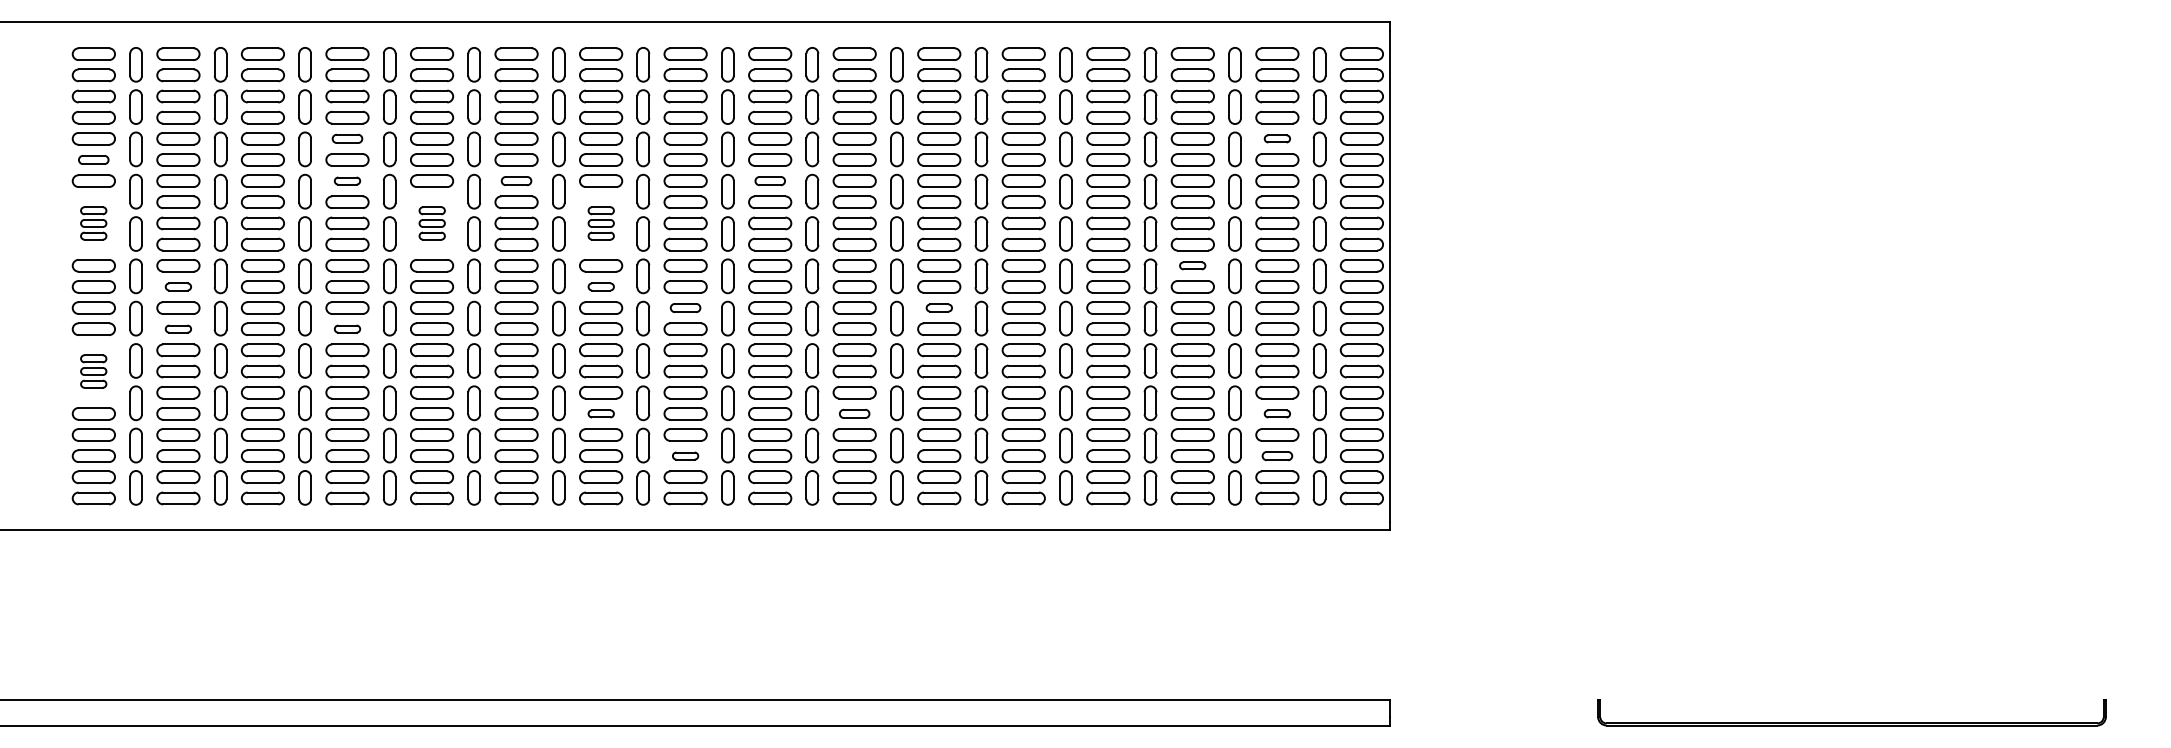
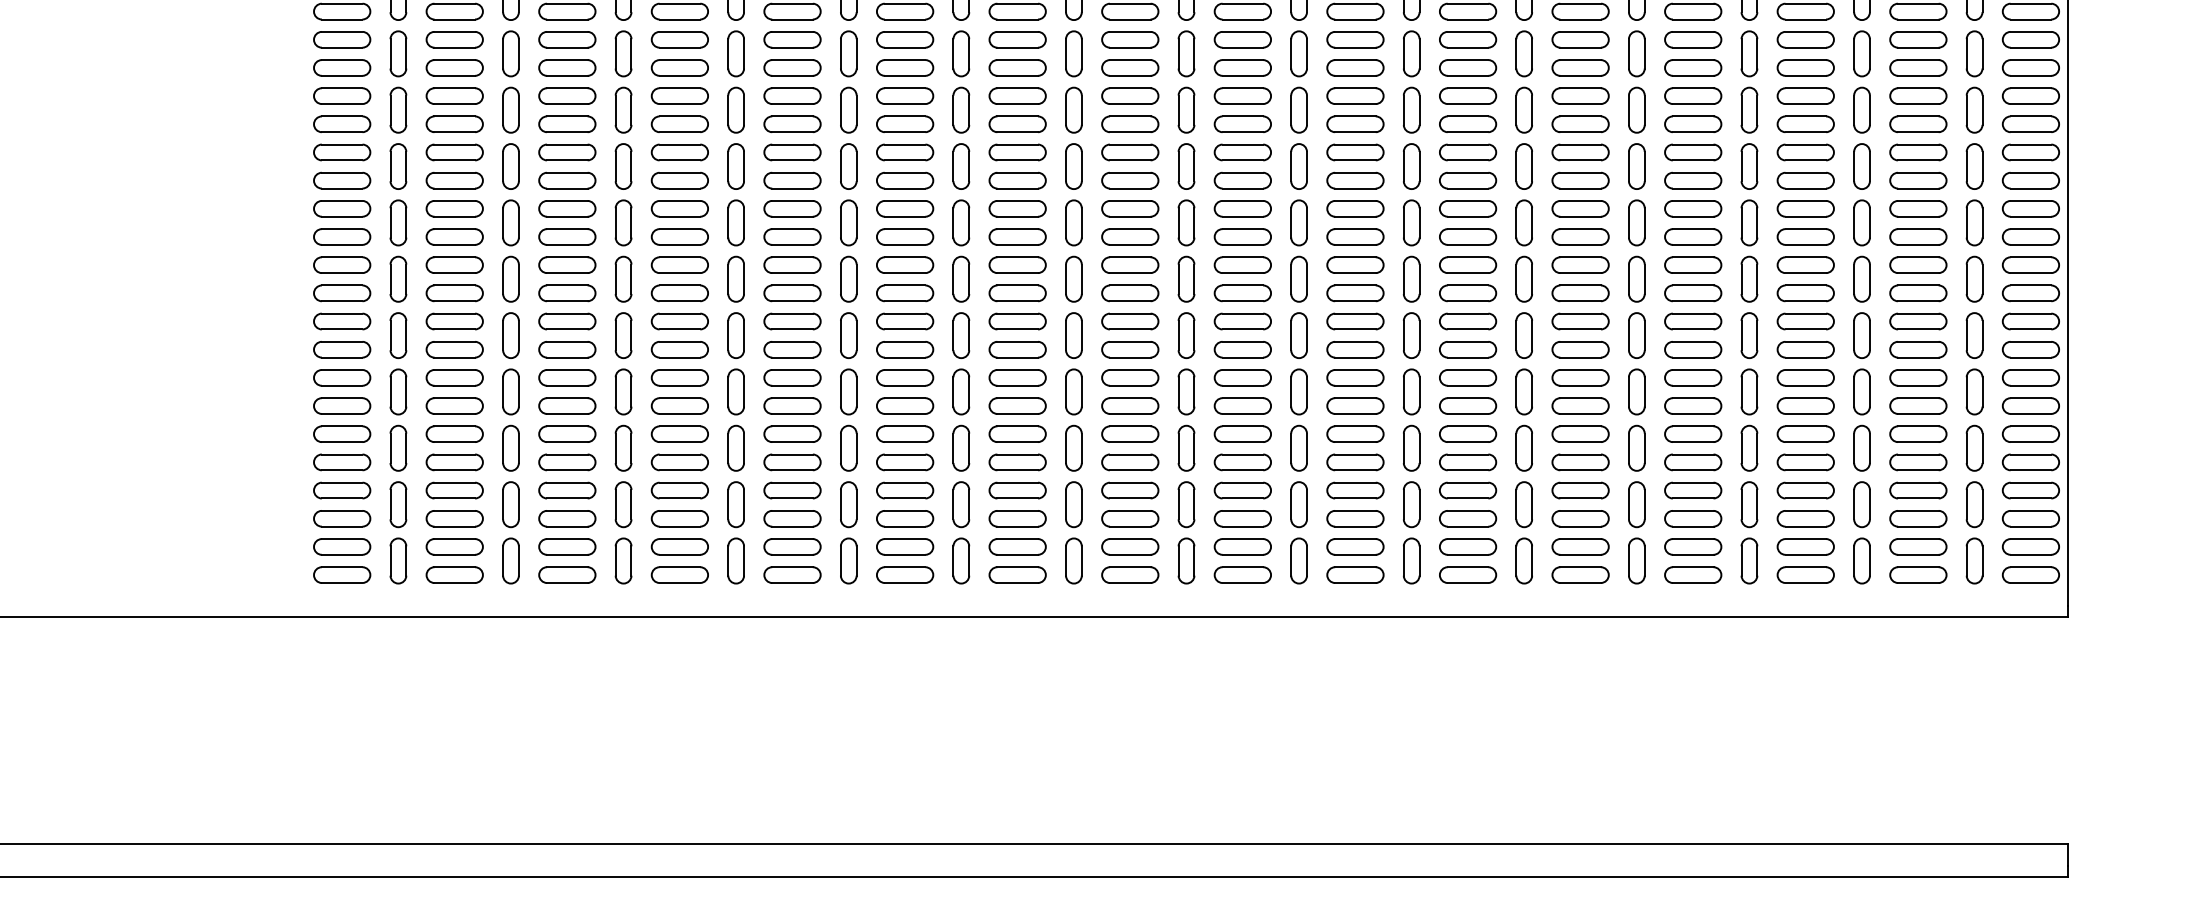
part: (347, 138) -> (679, 95), size x1.43
part: (1277, 138) -> (1918, 95), size x1.67
part: (93, 159) -> (341, 123), size x1.43
part: (347, 180) -> (679, 151), size x1.67
part: (516, 180) -> (905, 151), size x1.43
part: (770, 180) -> (1243, 151), size x1.43
part: (93, 223) -> (341, 208), size x1.67
part: (432, 223) -> (793, 208), size x1.67
part: (601, 223) -> (1018, 208), size x1.67
part: (1192, 265) -> (1805, 264), size x1.67
part: (178, 286) -> (454, 292), size x1.67
part: (601, 286) -> (1018, 292), size x1.67
part: (685, 307) -> (1130, 320), size x1.43
part: (939, 307) -> (1468, 320), size x1.67
part: (178, 328) -> (454, 348), size x1.67
part: (347, 328) -> (679, 348), size x1.67
part: (93, 371) -> (341, 405), size x1.67
part: (601, 413) -> (1018, 461), size x1.67
part: (854, 413) -> (1355, 461), size x1.43
part: (1277, 413) -> (1918, 461), size x1.67
part: (685, 455) -> (1130, 517), size x1.67
part: (1277, 455) -> (1918, 517), size x1.43

